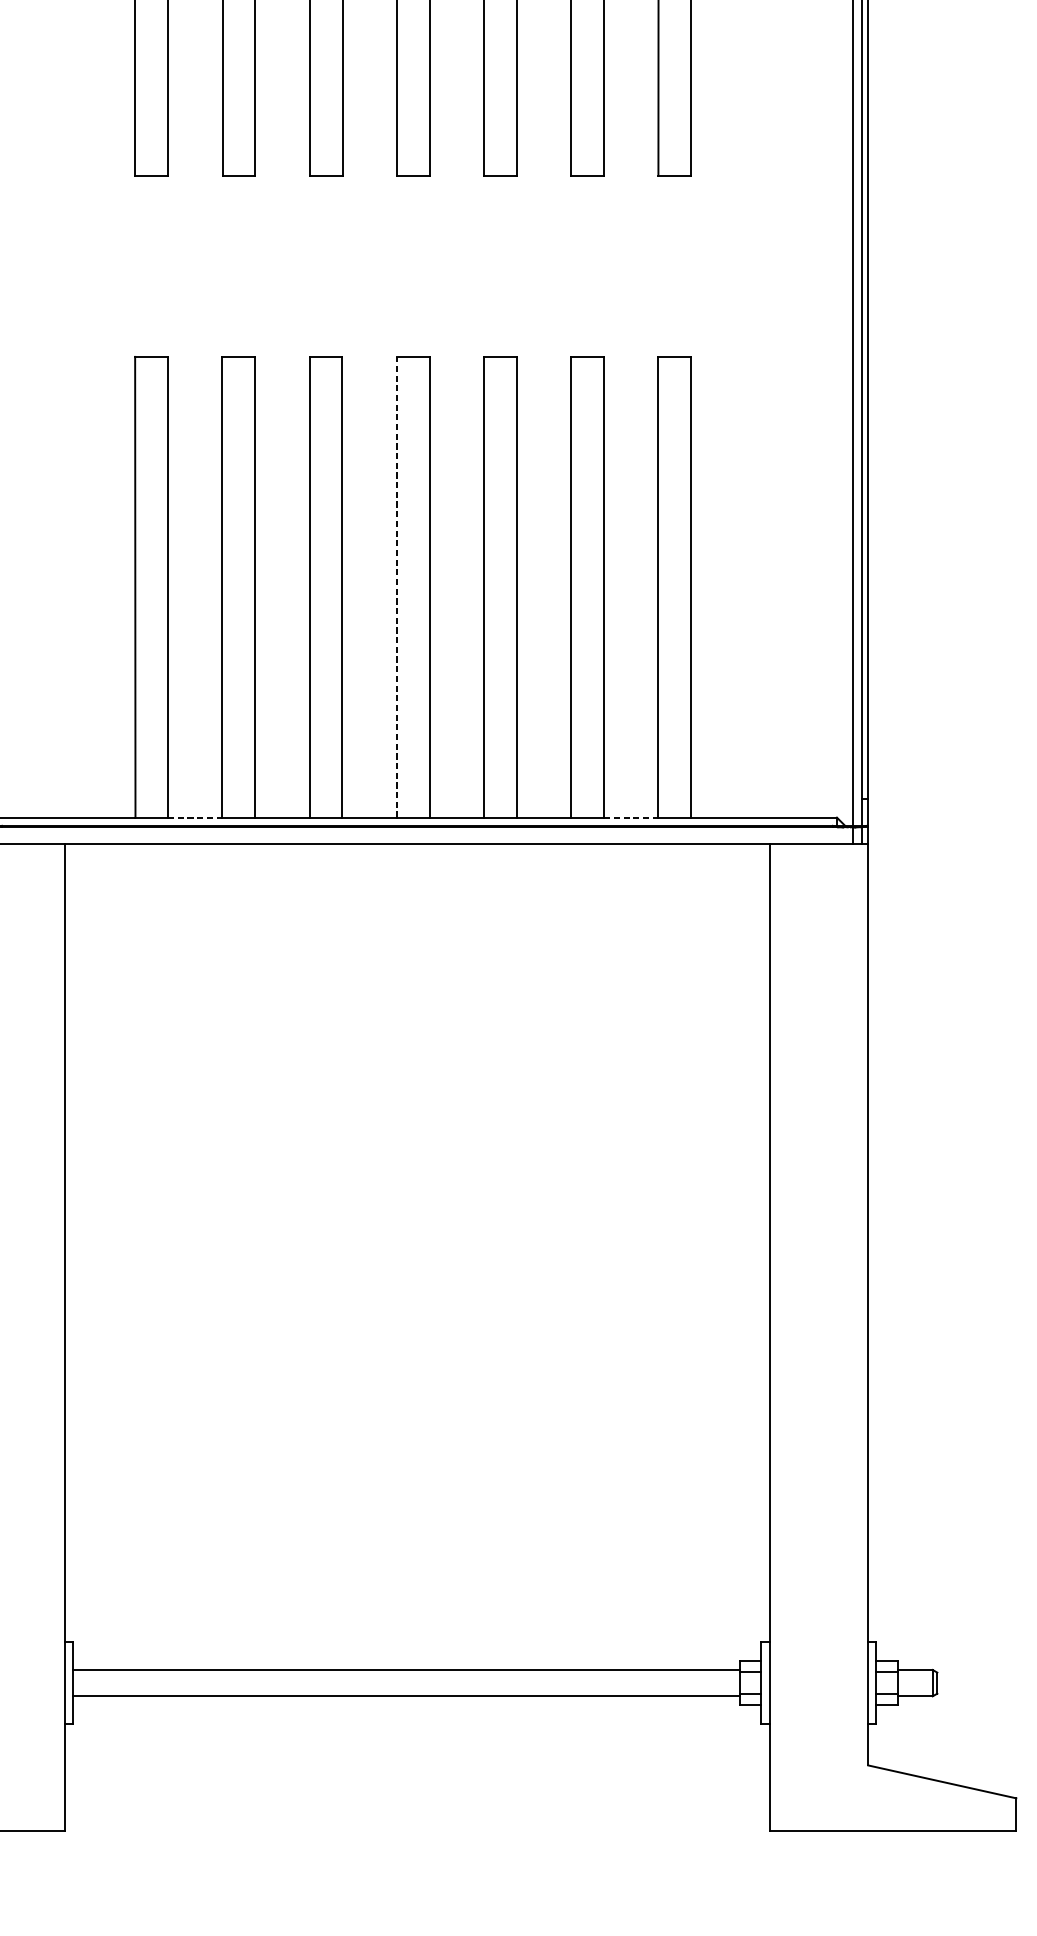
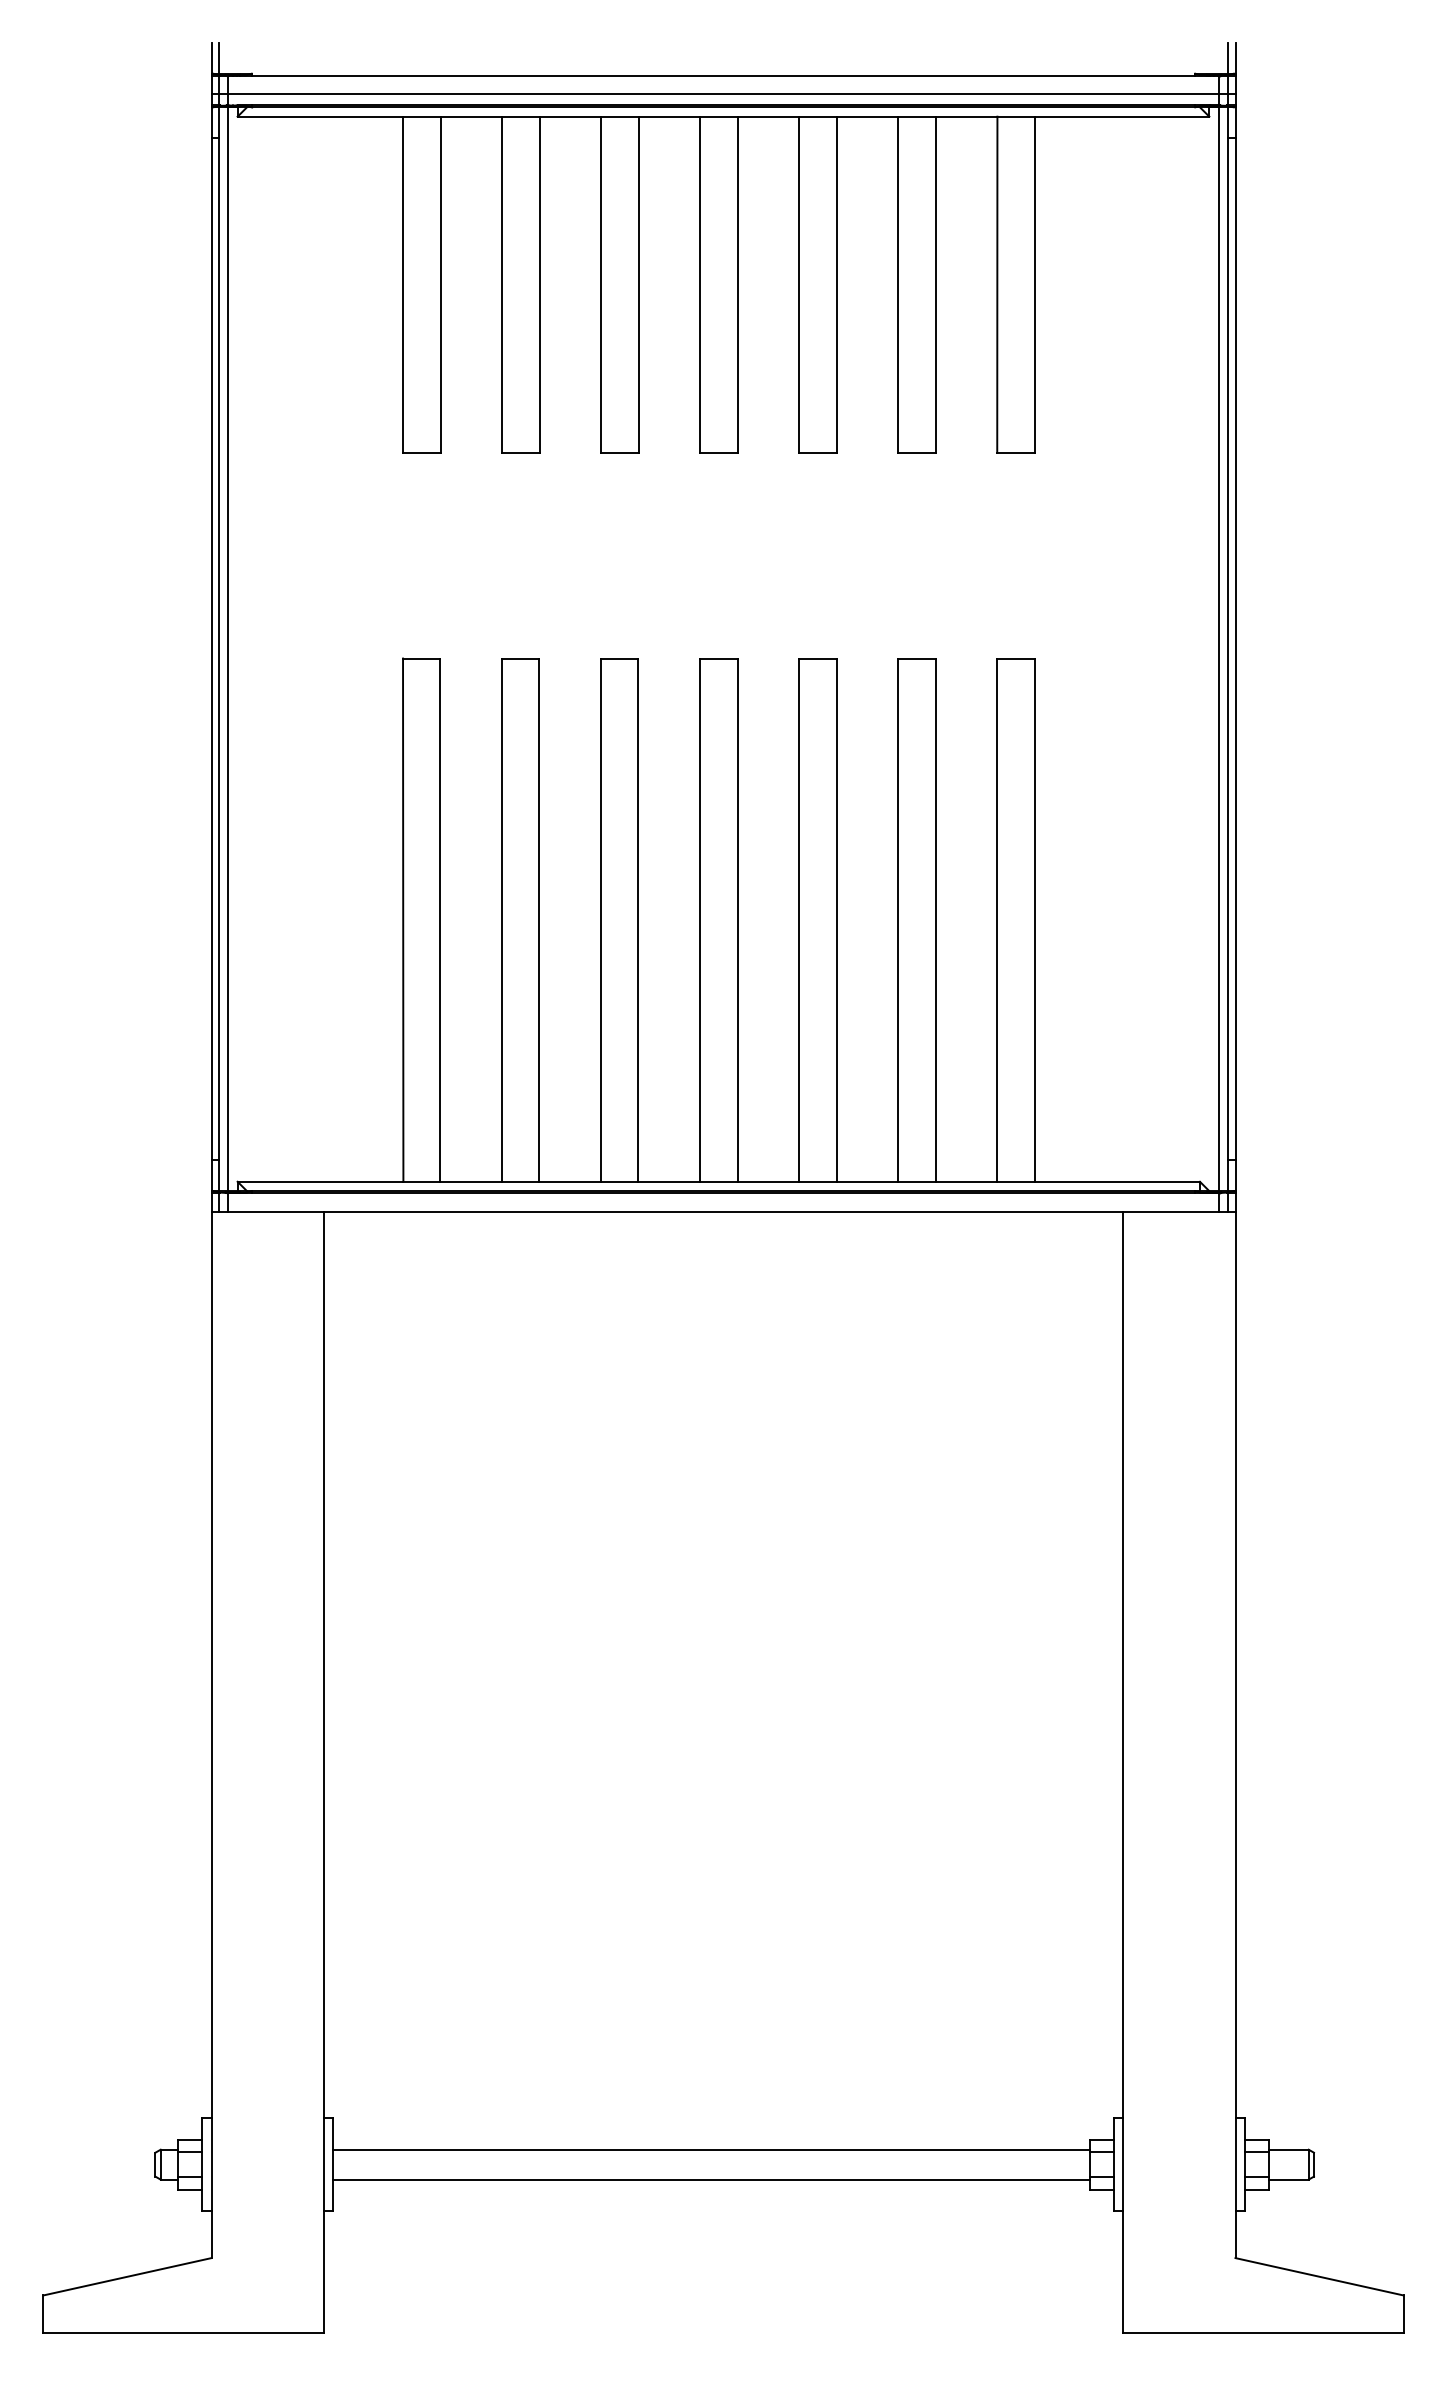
line: (397, 587) -> (700, 920), dashed -> solid
line: (195, 817) -> (471, 1181), dashed -> solid
line: (631, 817) -> (966, 1181), dashed -> solid

